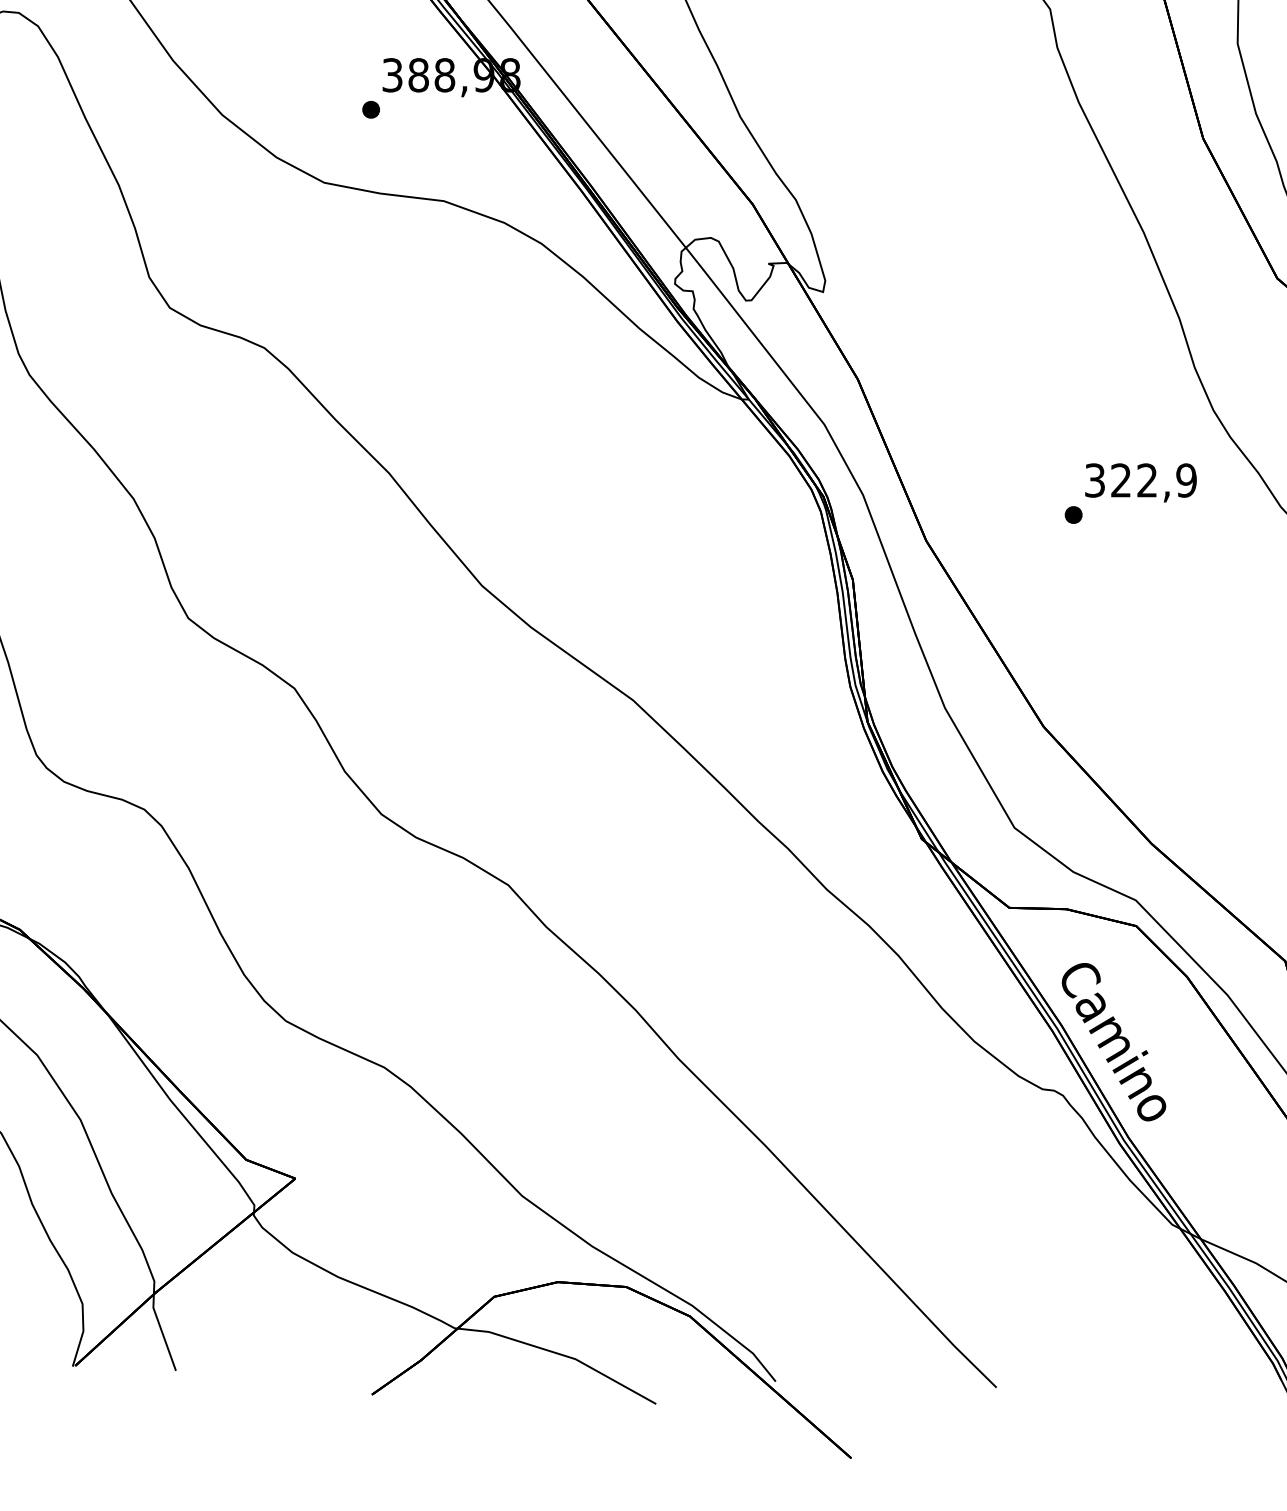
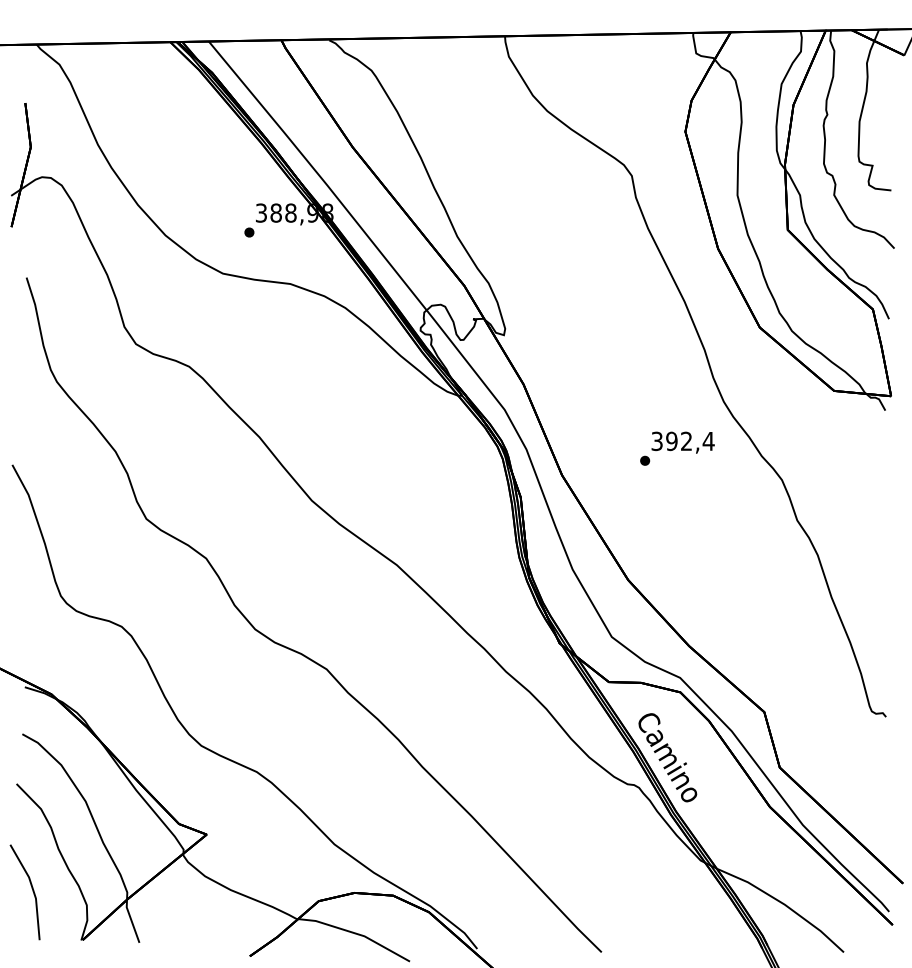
text: (1154, 480) -> (690, 441), 322,9 -> 392,4

